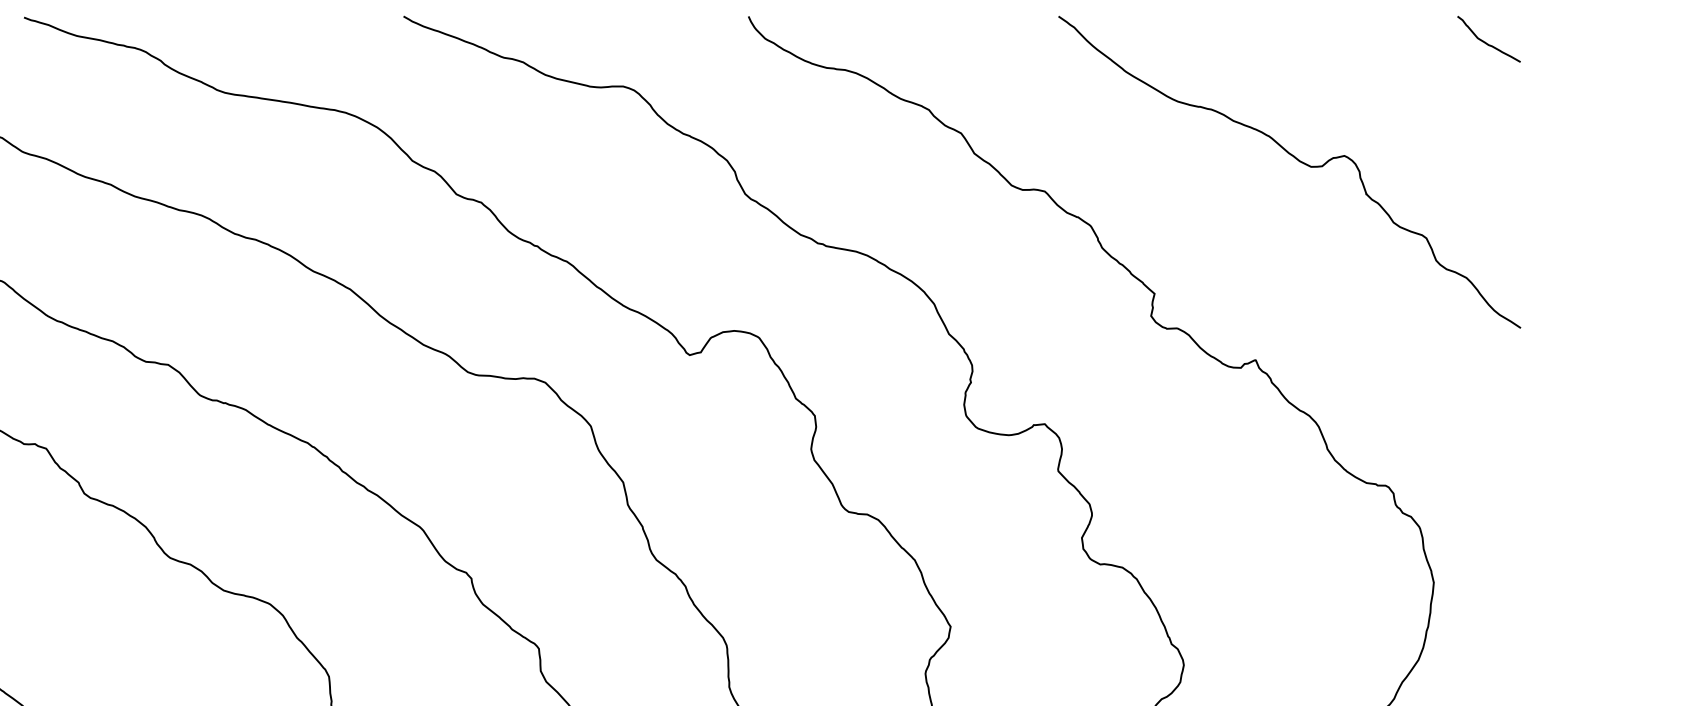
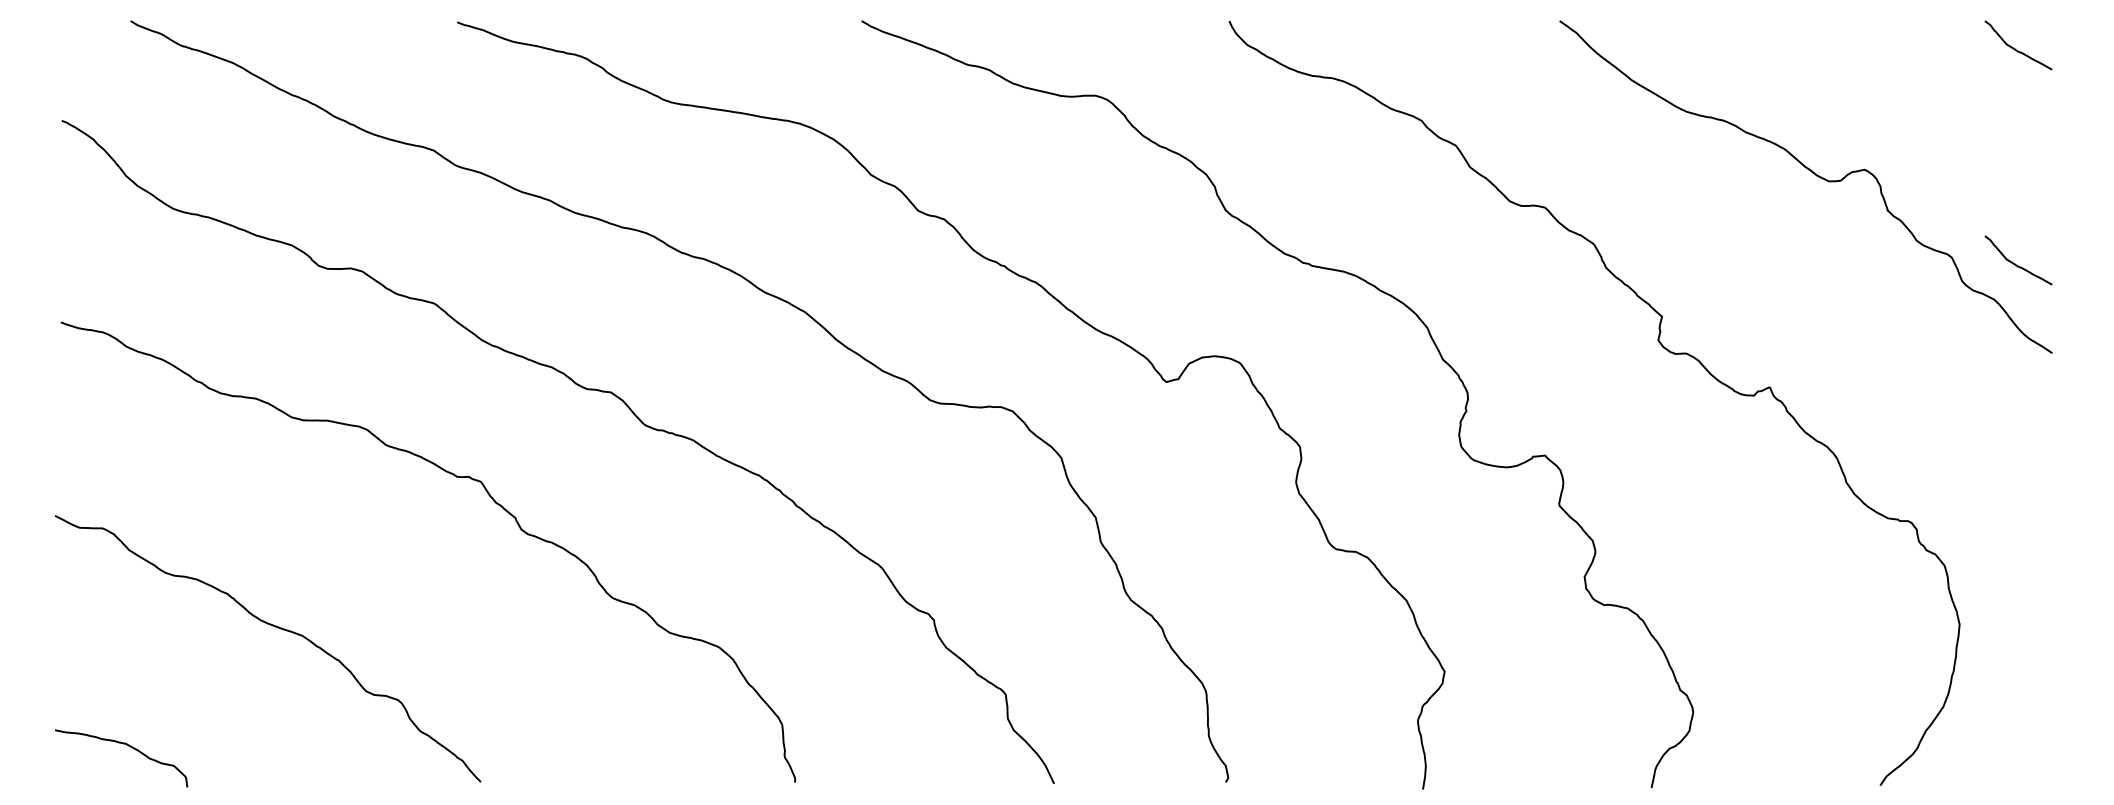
curve: (1486, 243) -> (2015, 263), added

